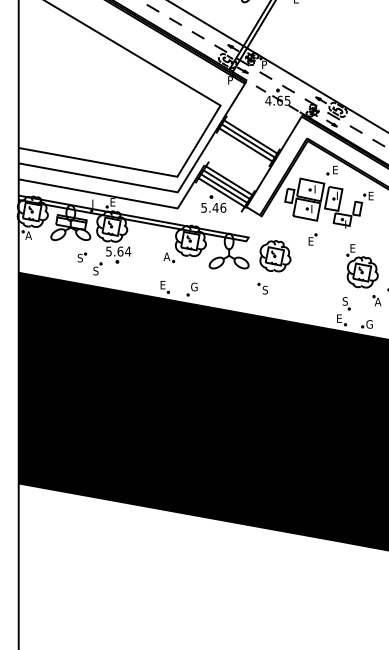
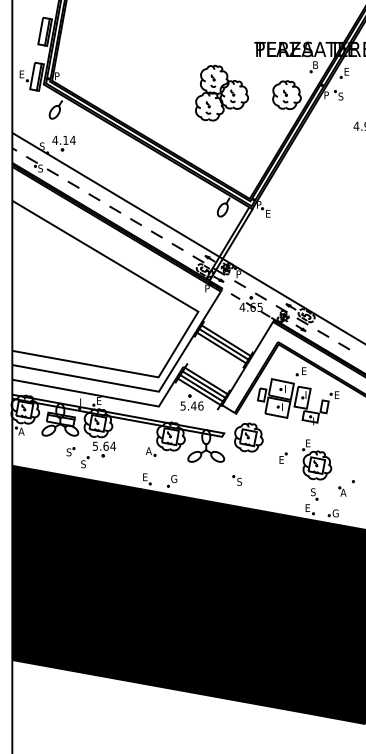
part: (312, 238) -> (283, 457), moved
part: (275, 256) -> (248, 437), moved
part: (362, 265) -> (317, 459), moved

